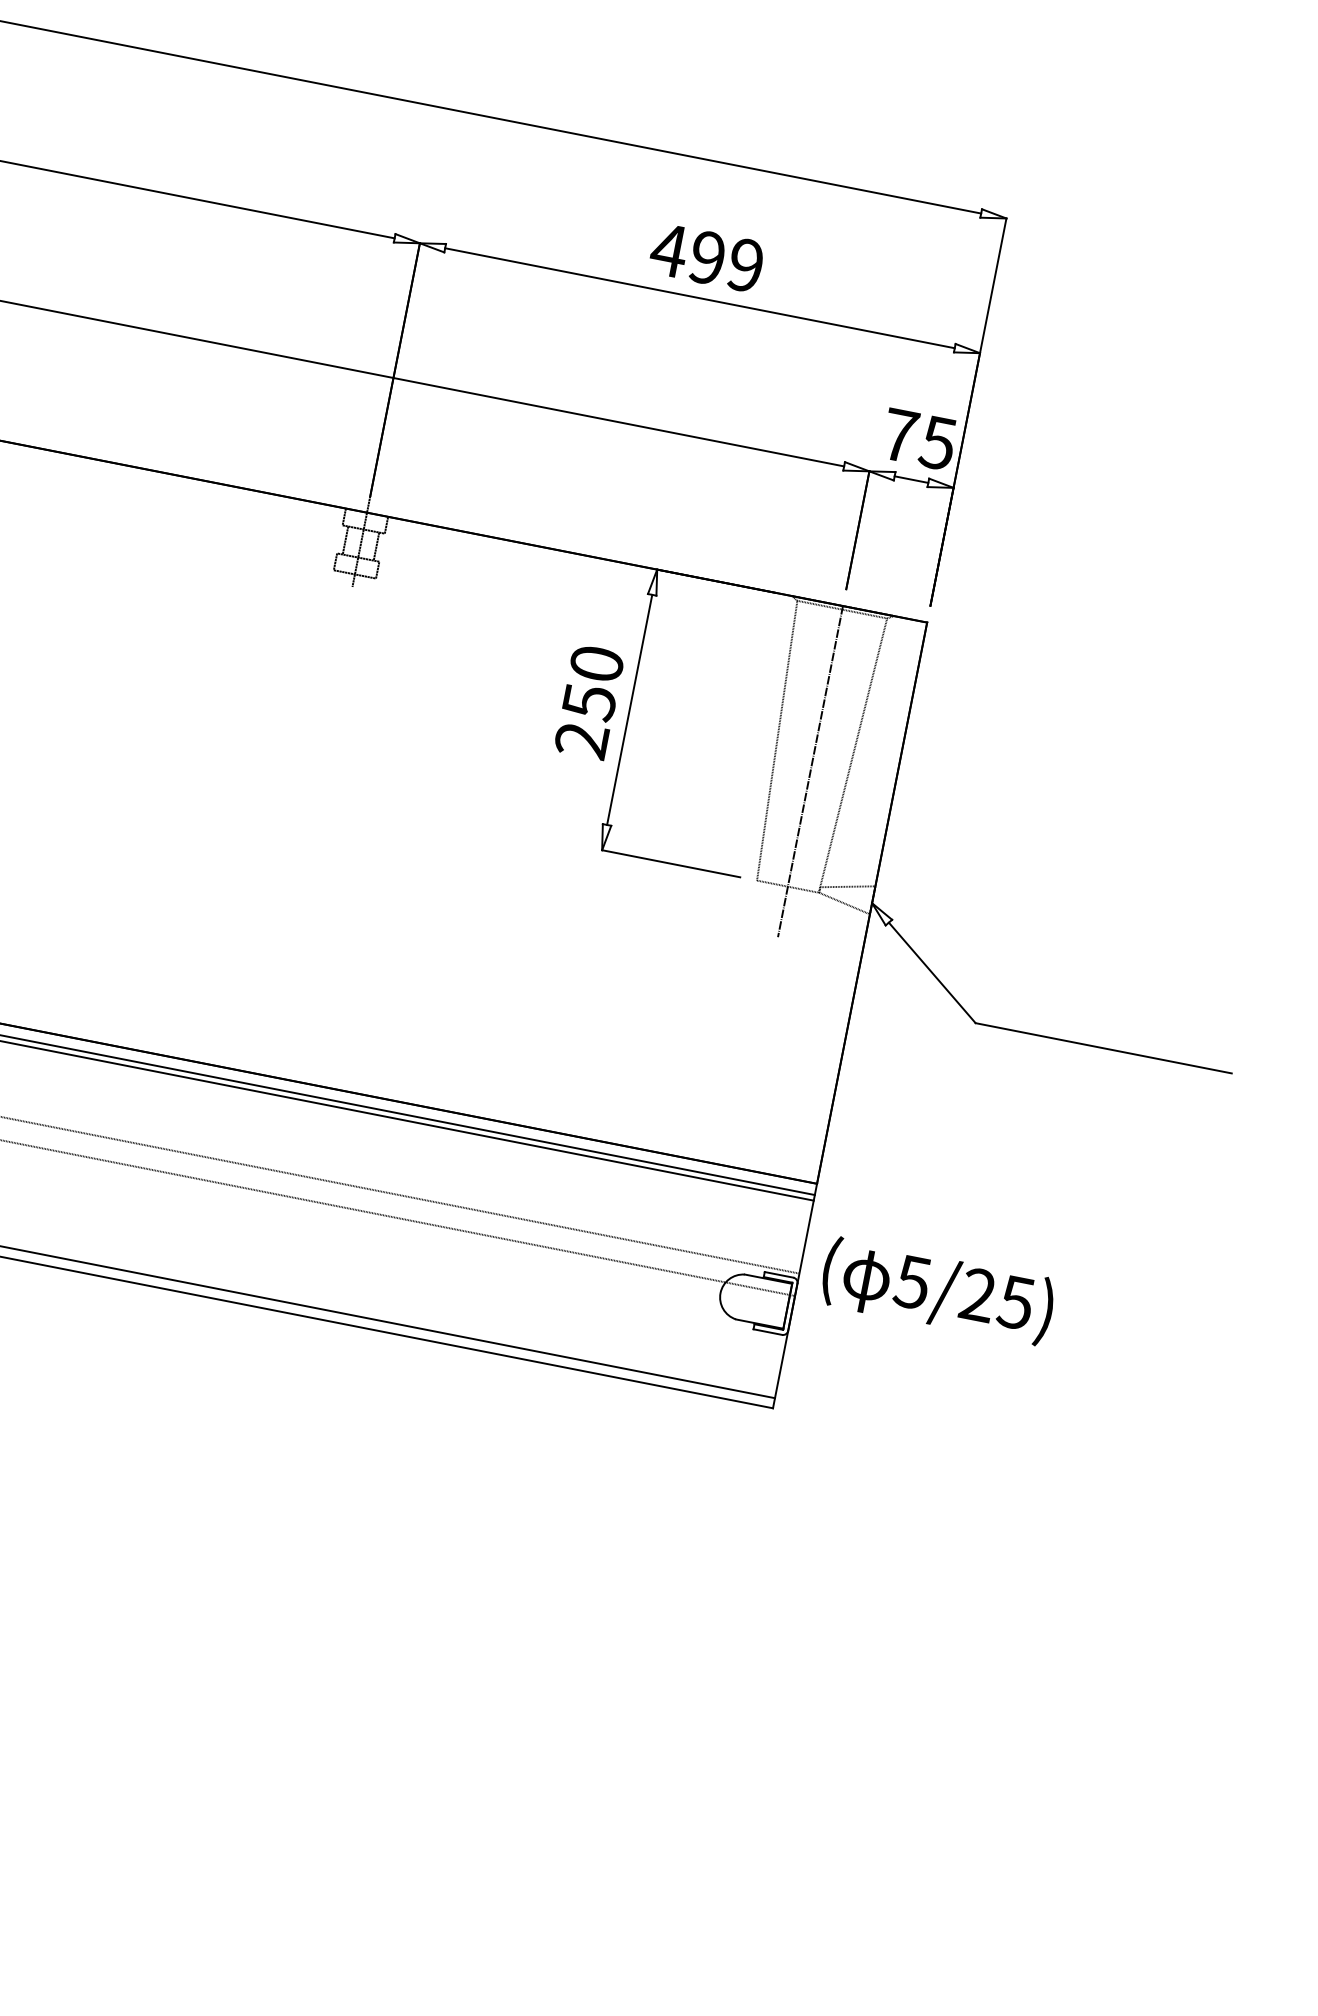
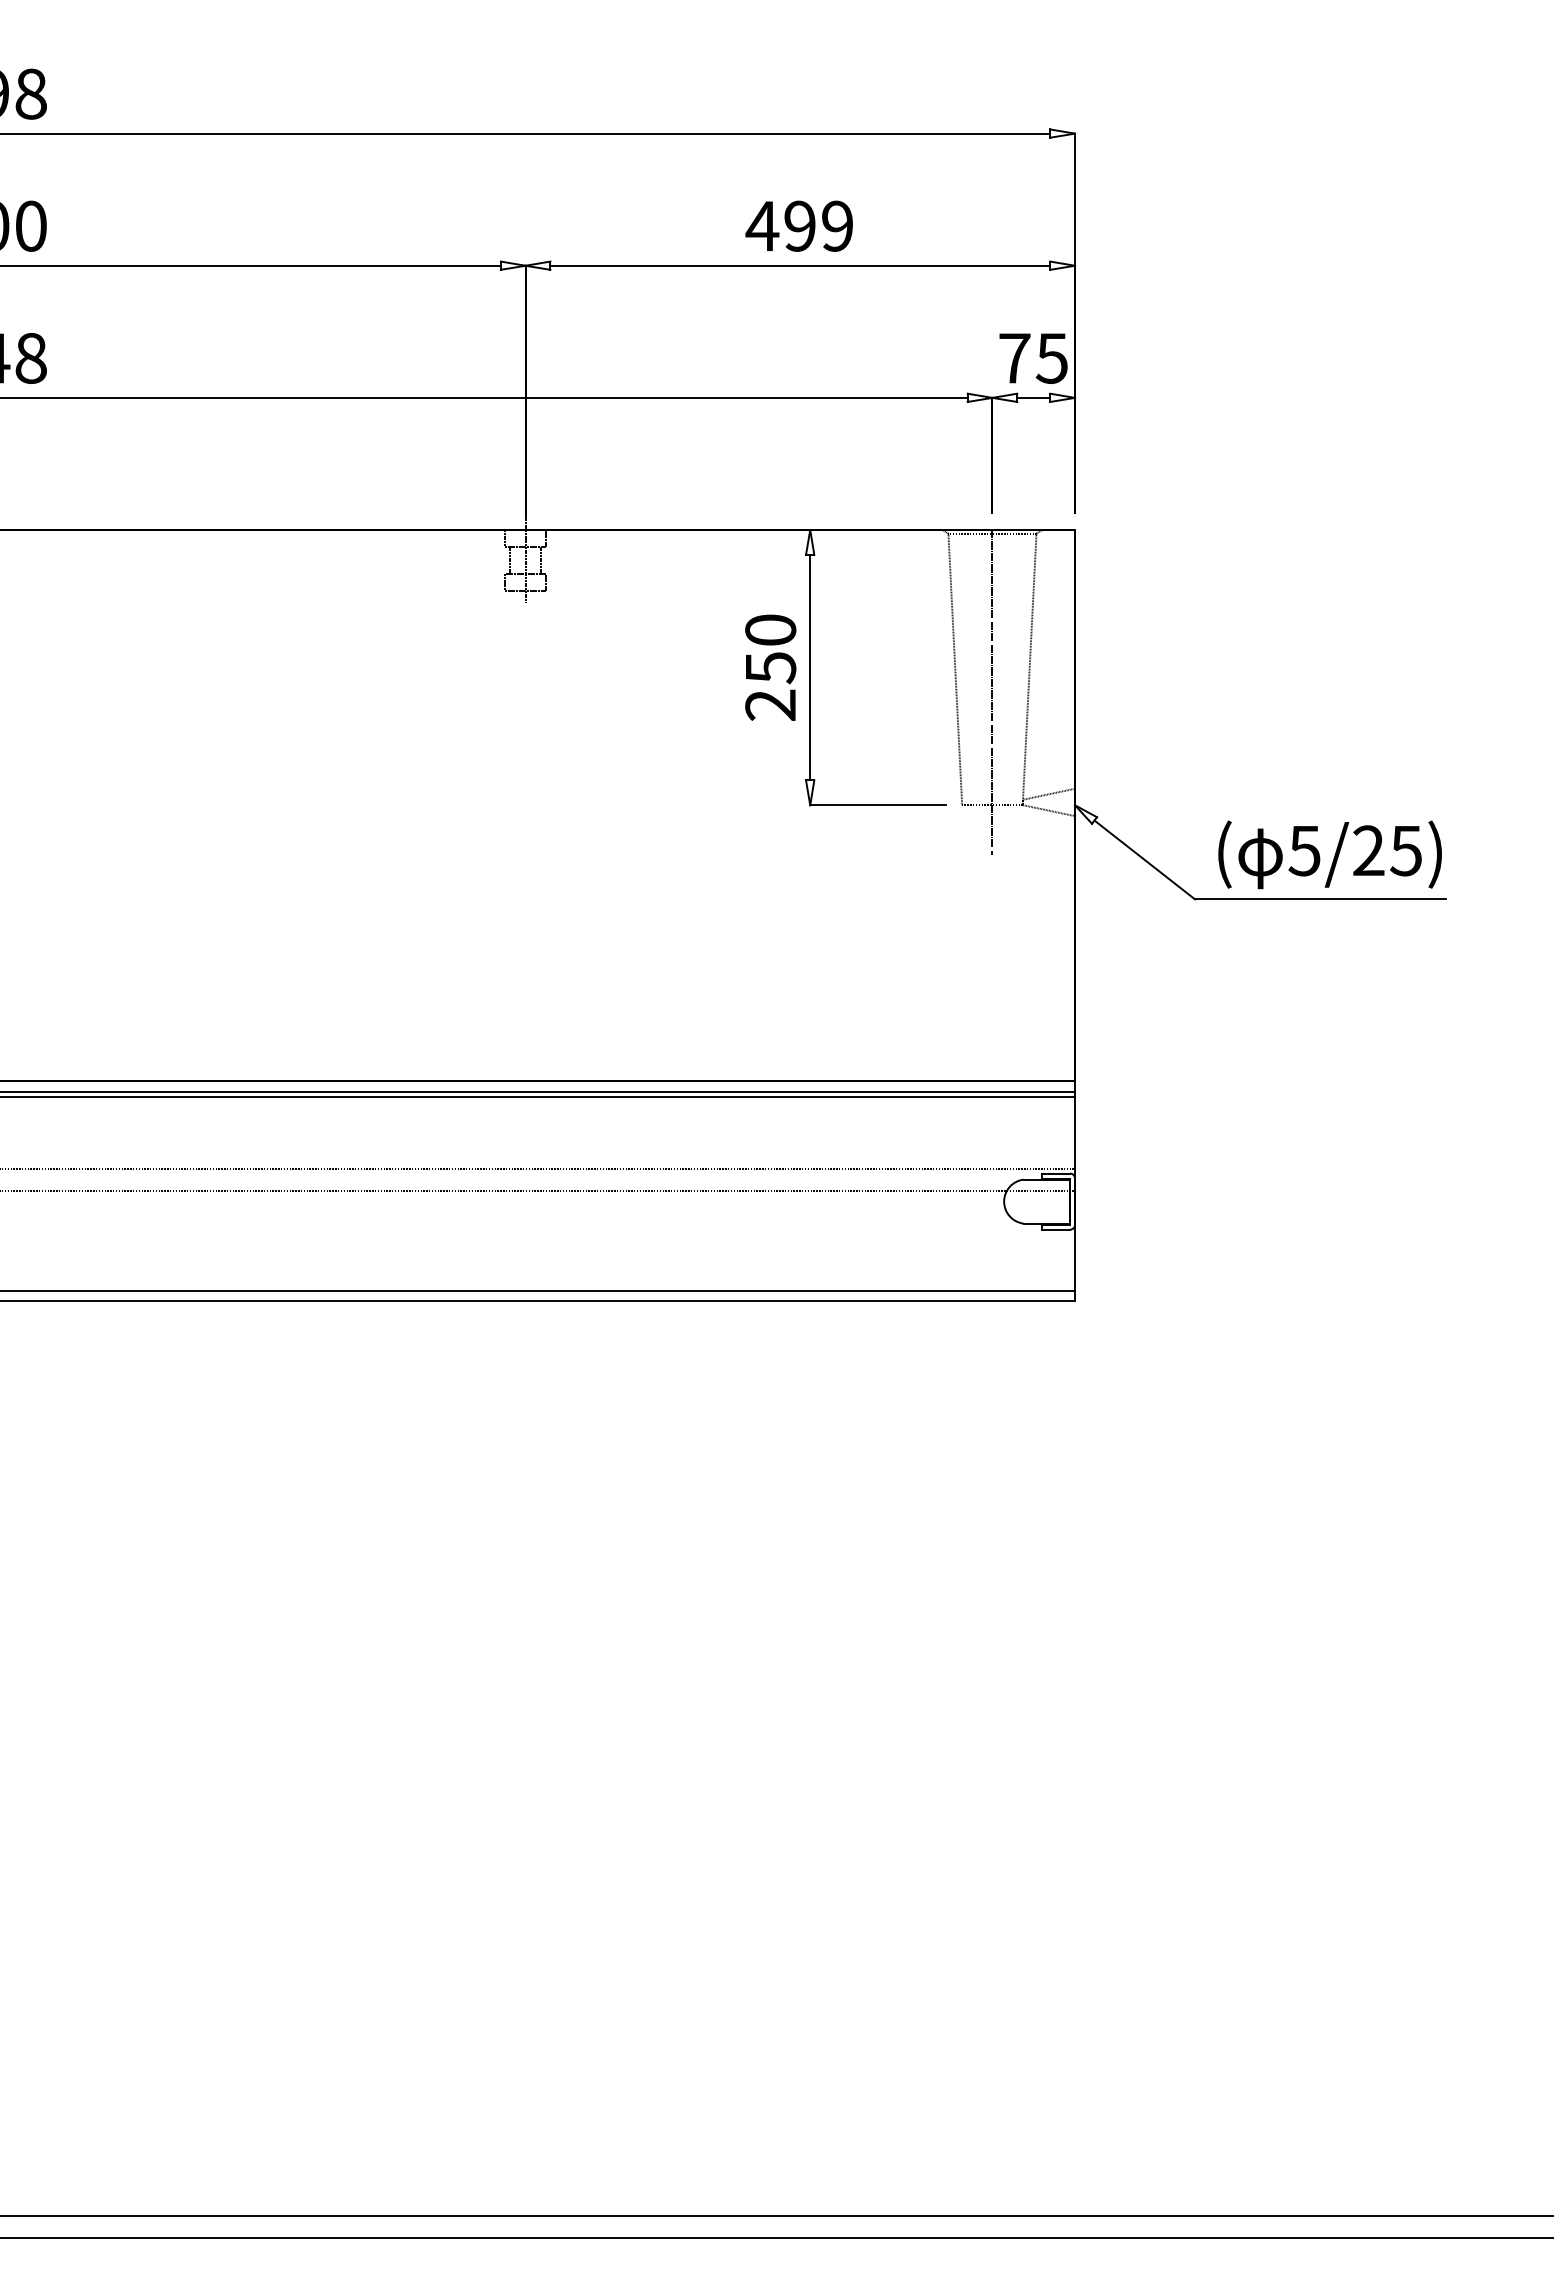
text: (937, 1291) -> (1329, 854), moved

